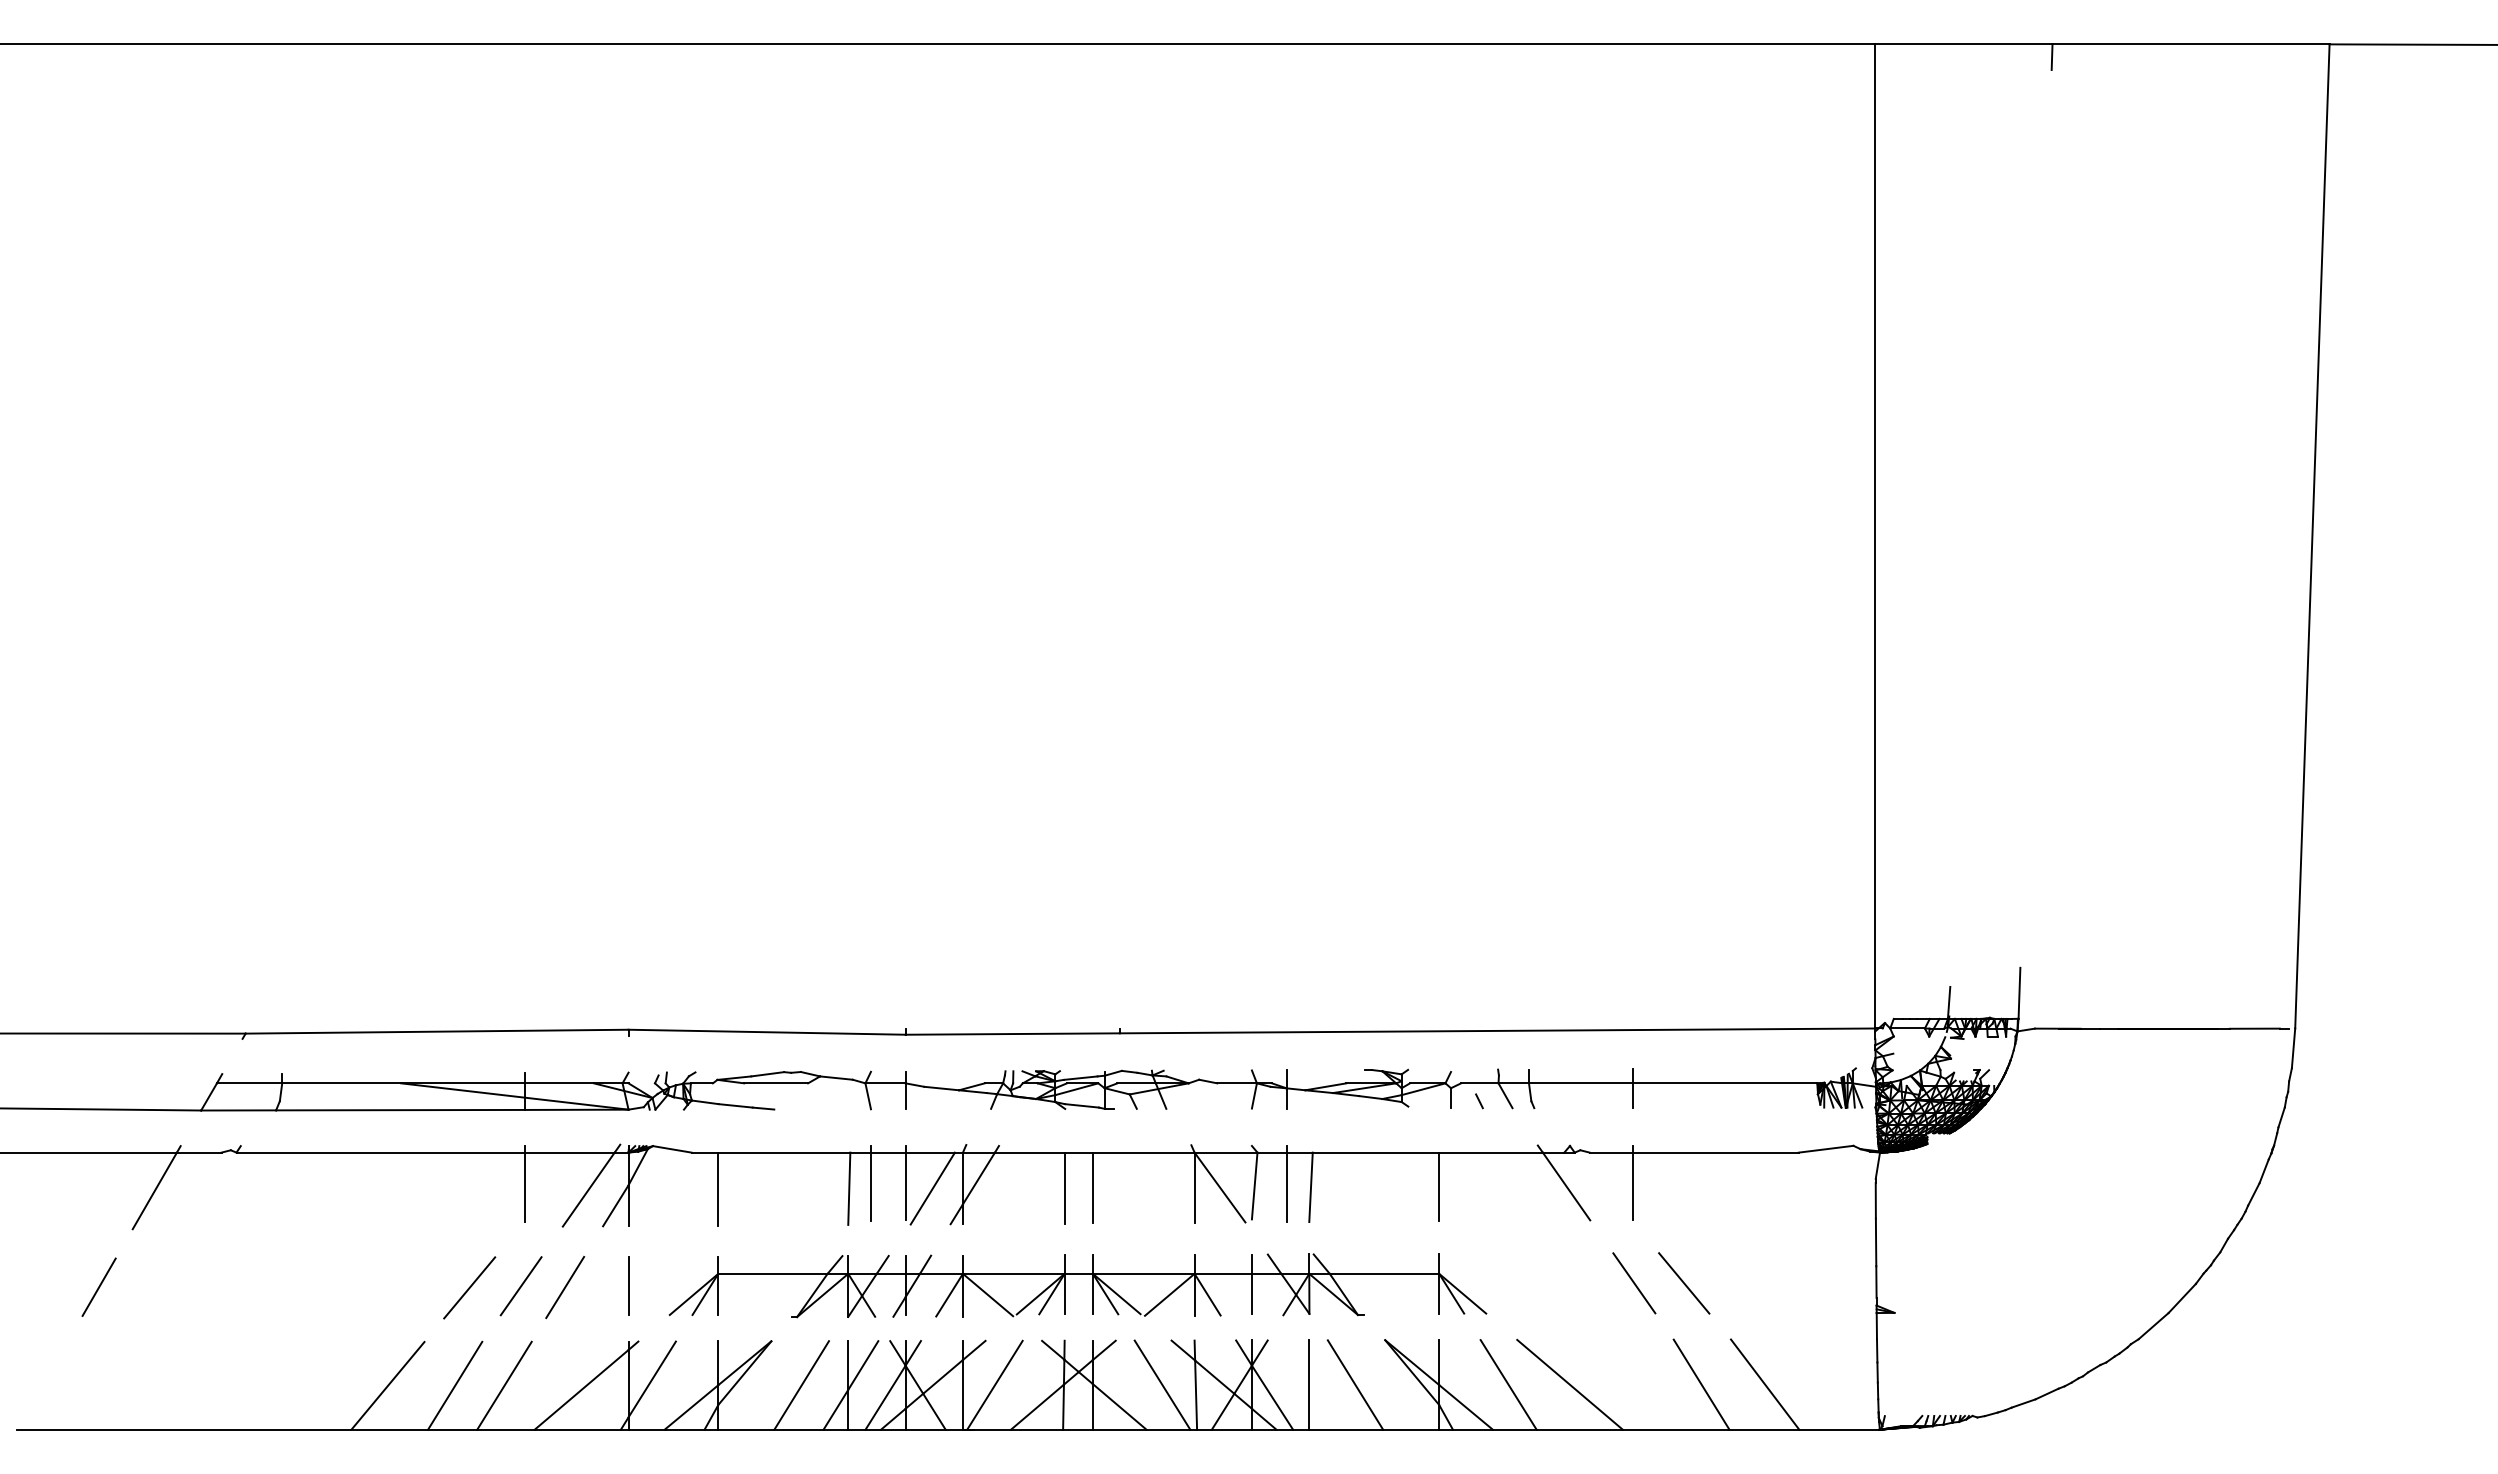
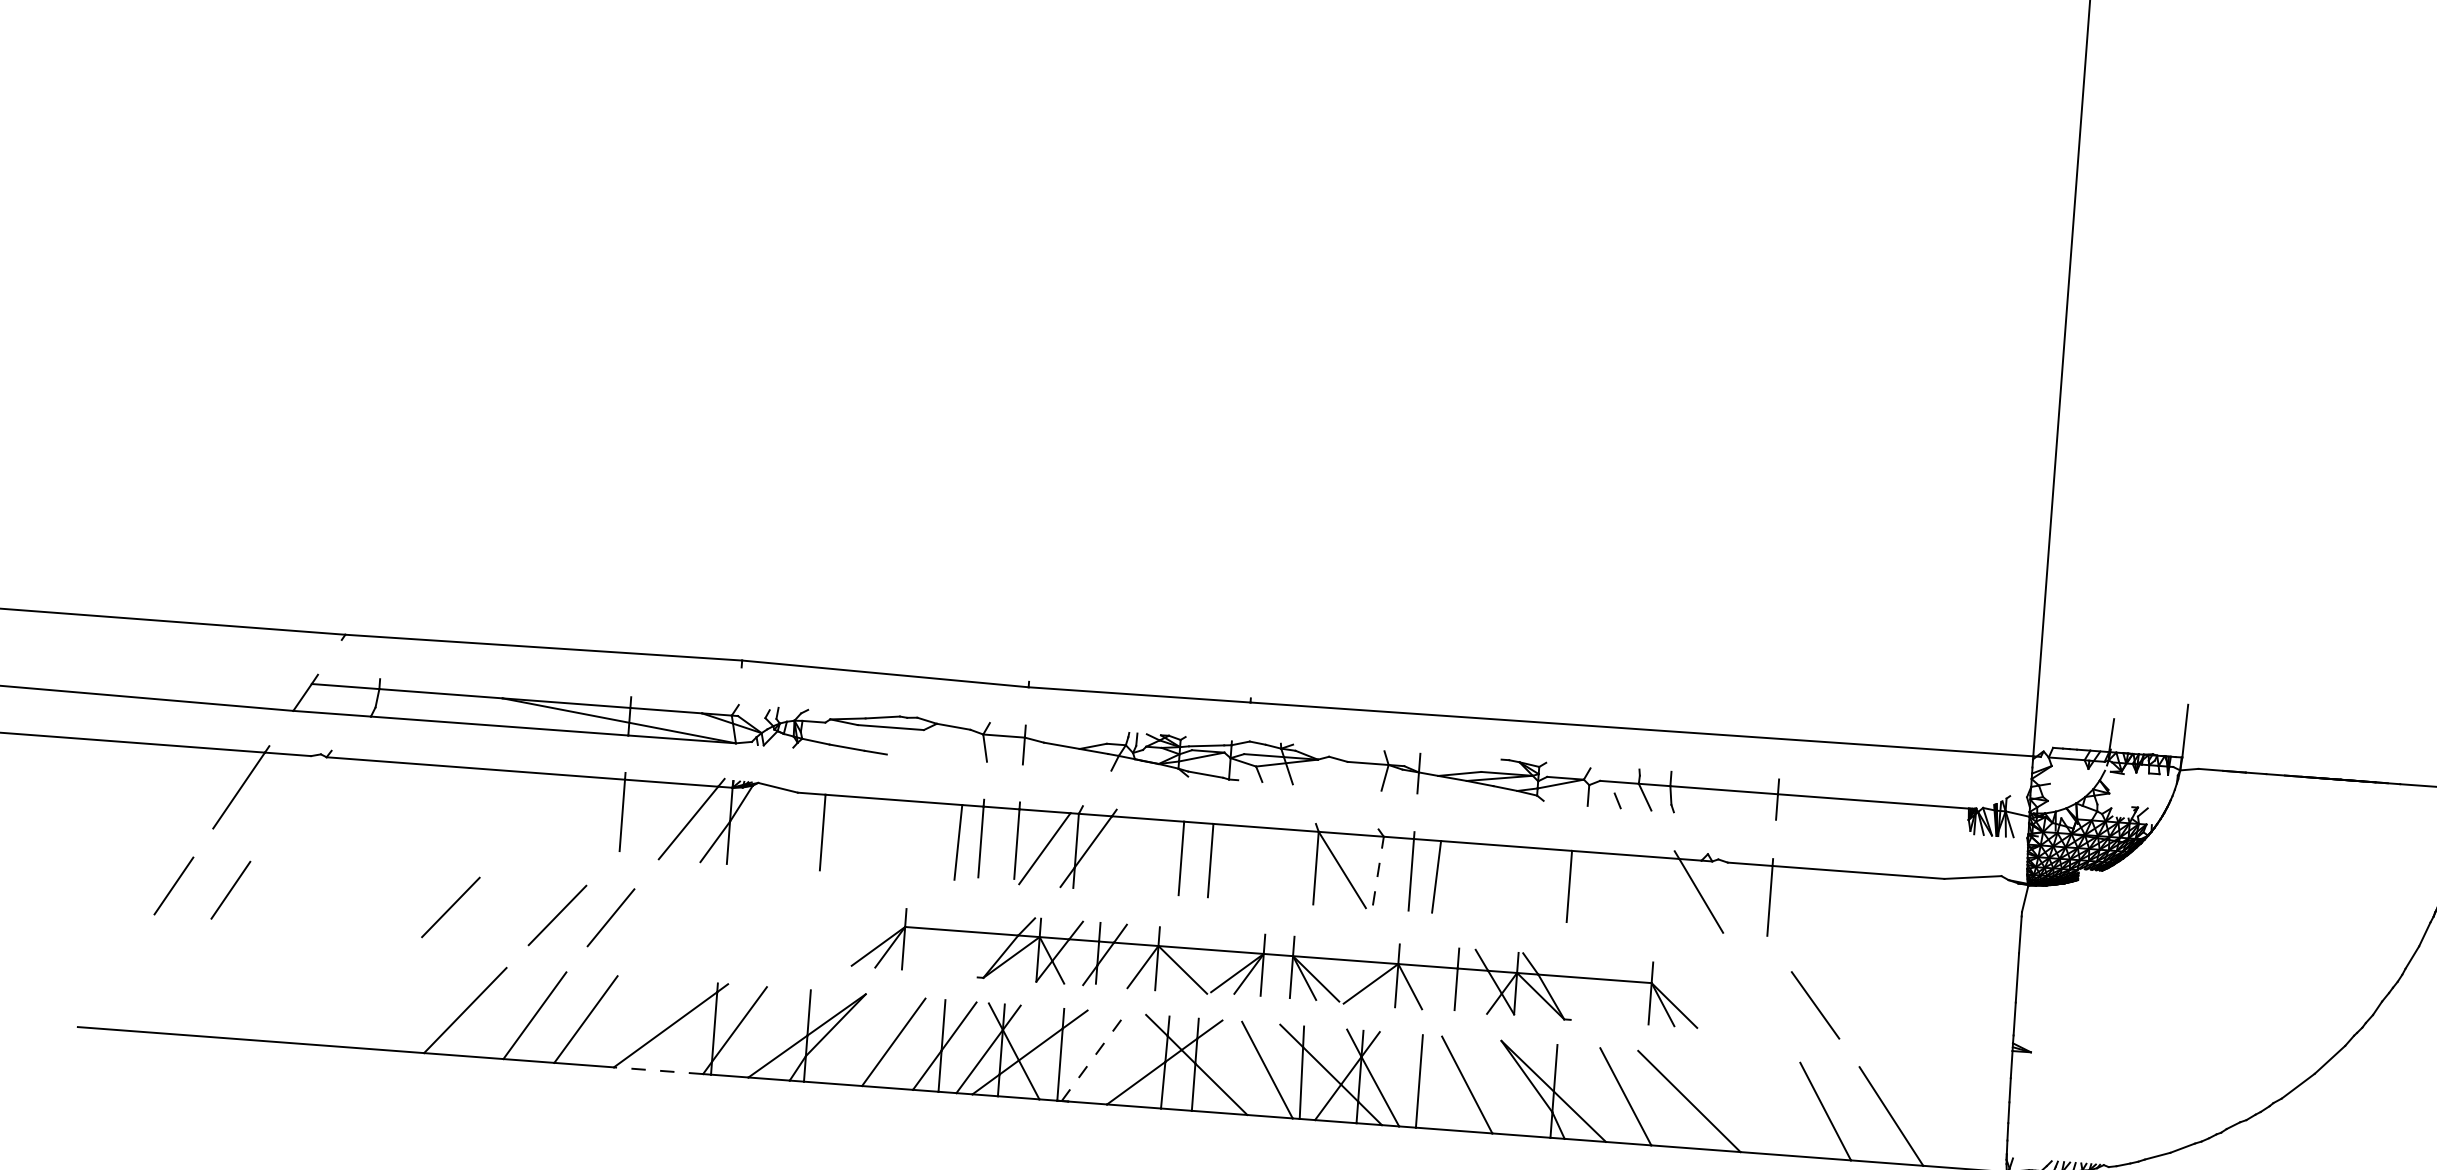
line: (1254, 1186) -> (1378, 871), solid -> dashed
part: (1077, 1274) -> (1277, 955), moved
line: (1634, 1283) -> (1764, 1001), removed
line: (628, 1285) -> (722, 925), removed
line: (153, 1286) -> (230, 889), added
line: (366, 1287) -> (450, 907), added
line: (565, 1287) -> (656, 922), removed
line: (995, 1384) -> (1094, 1056), solid -> dashed
line: (577, 1429) -> (658, 1070), solid -> dashed

